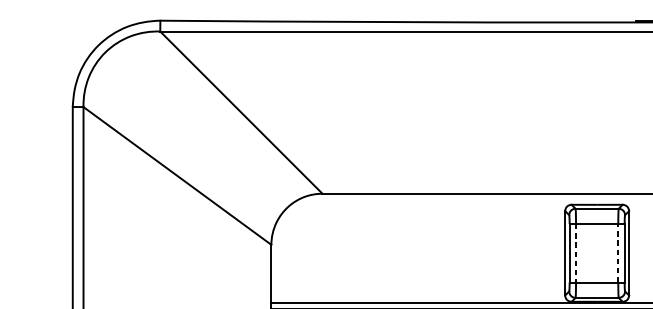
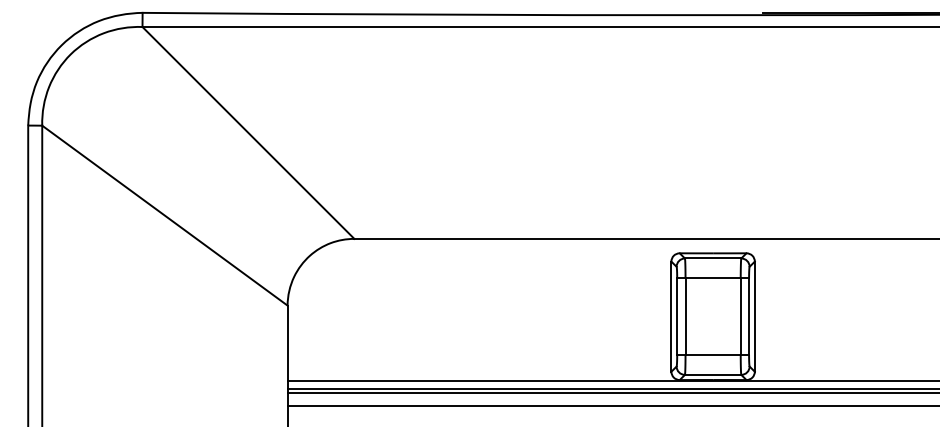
line: (576, 253) -> (685, 317), dashed -> solid
line: (618, 253) -> (740, 316), dashed -> solid

